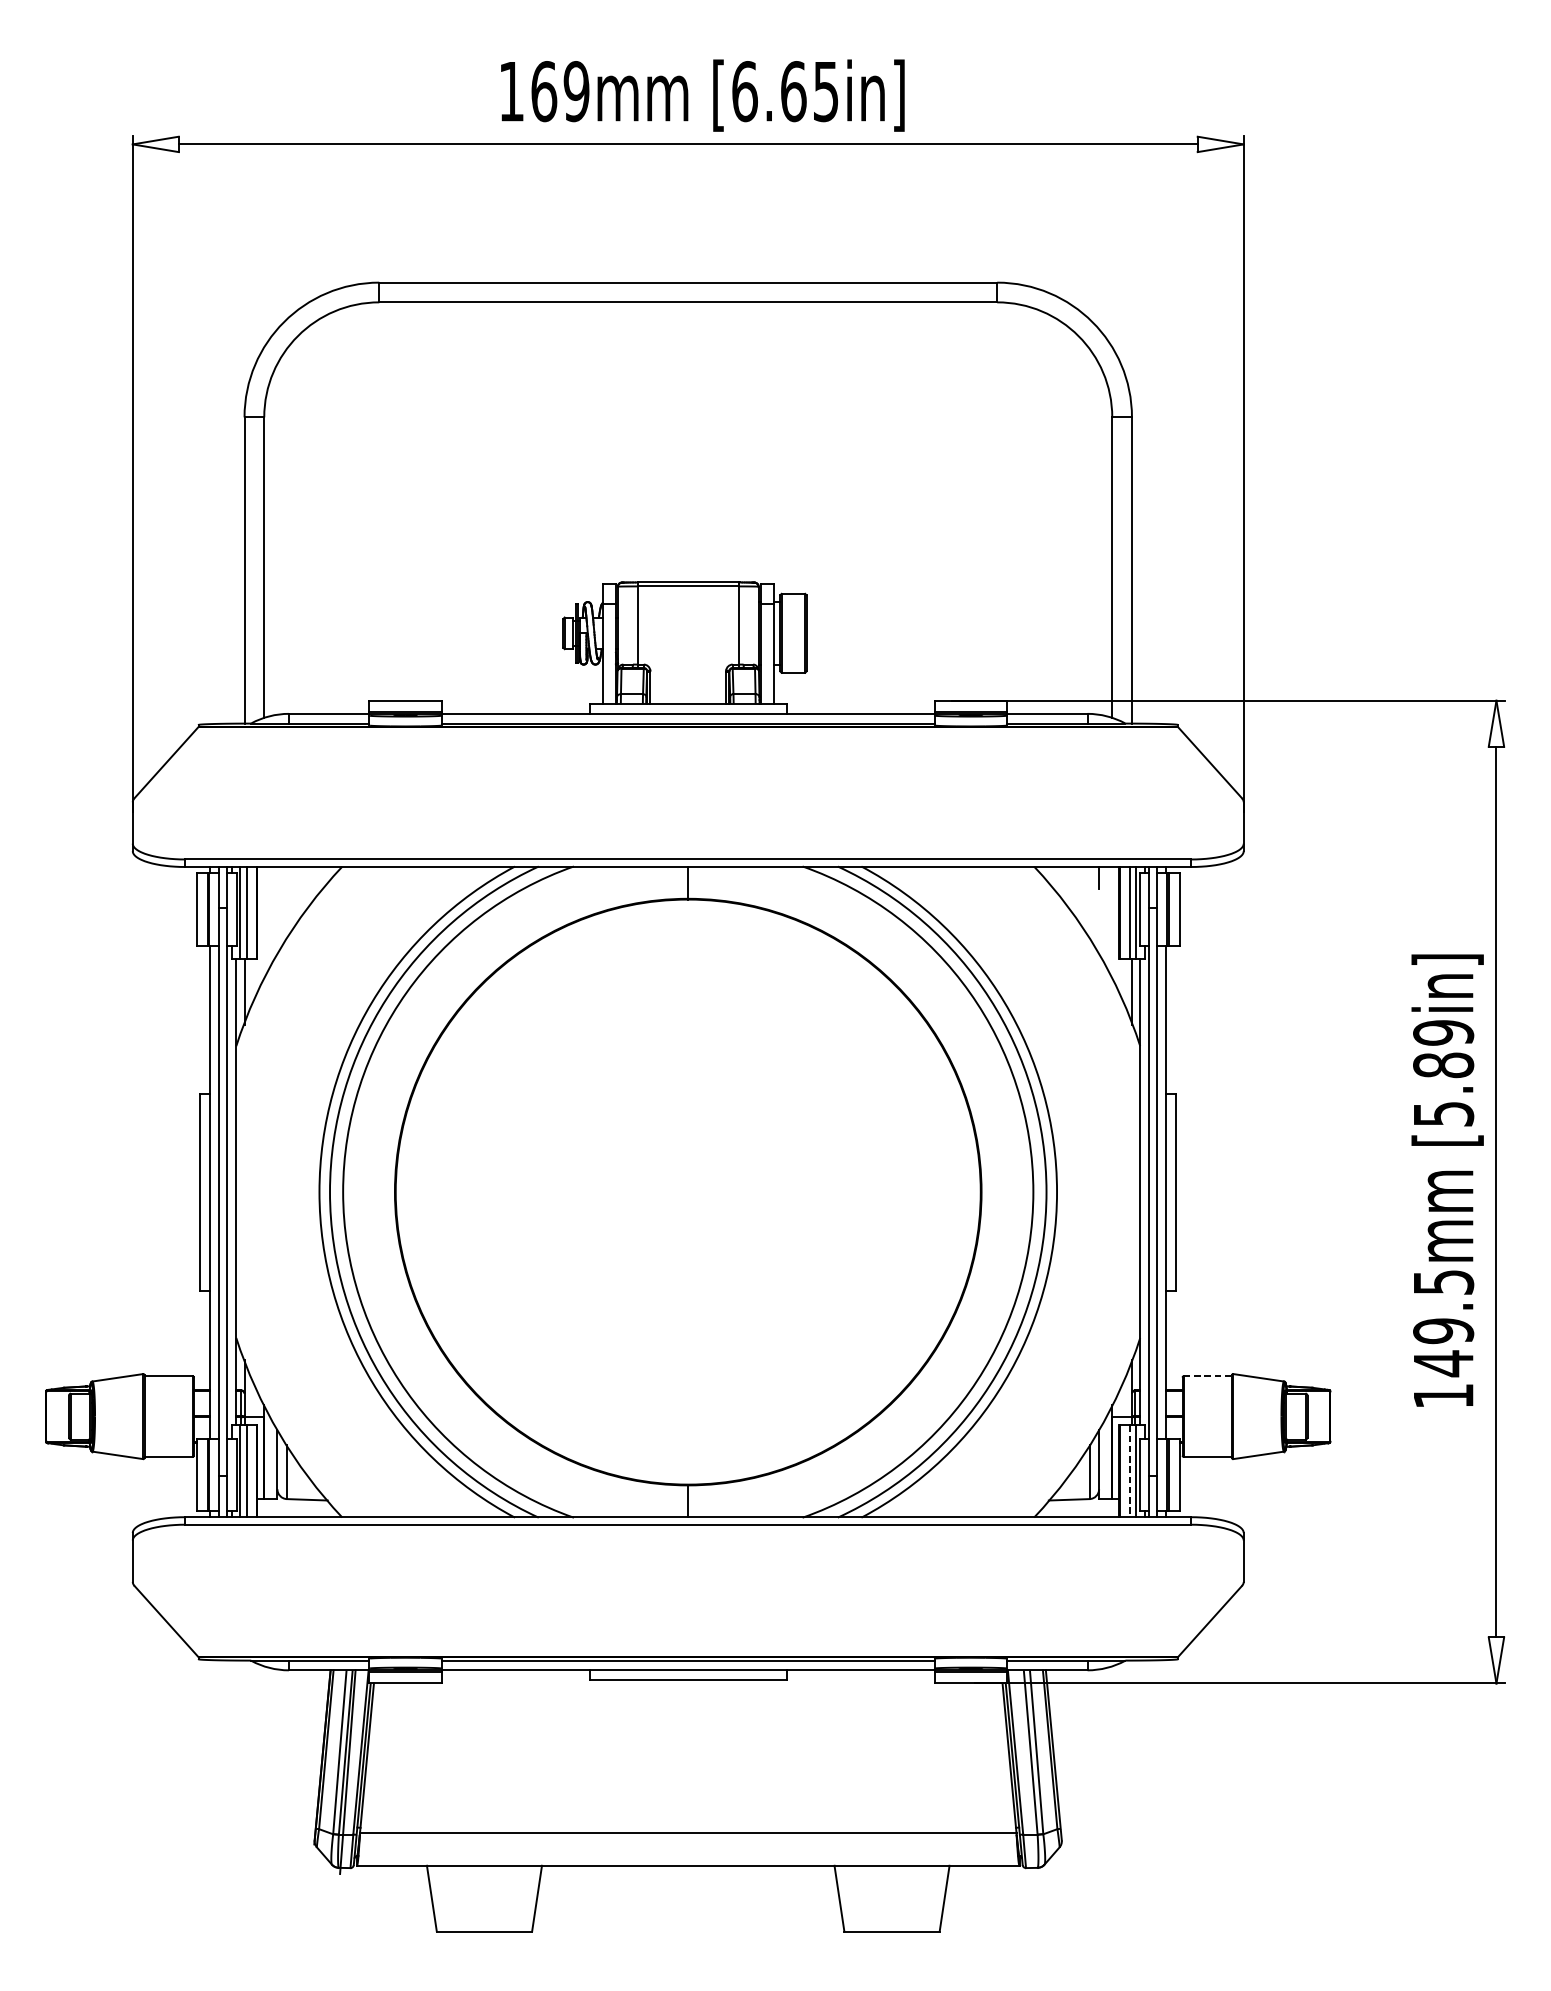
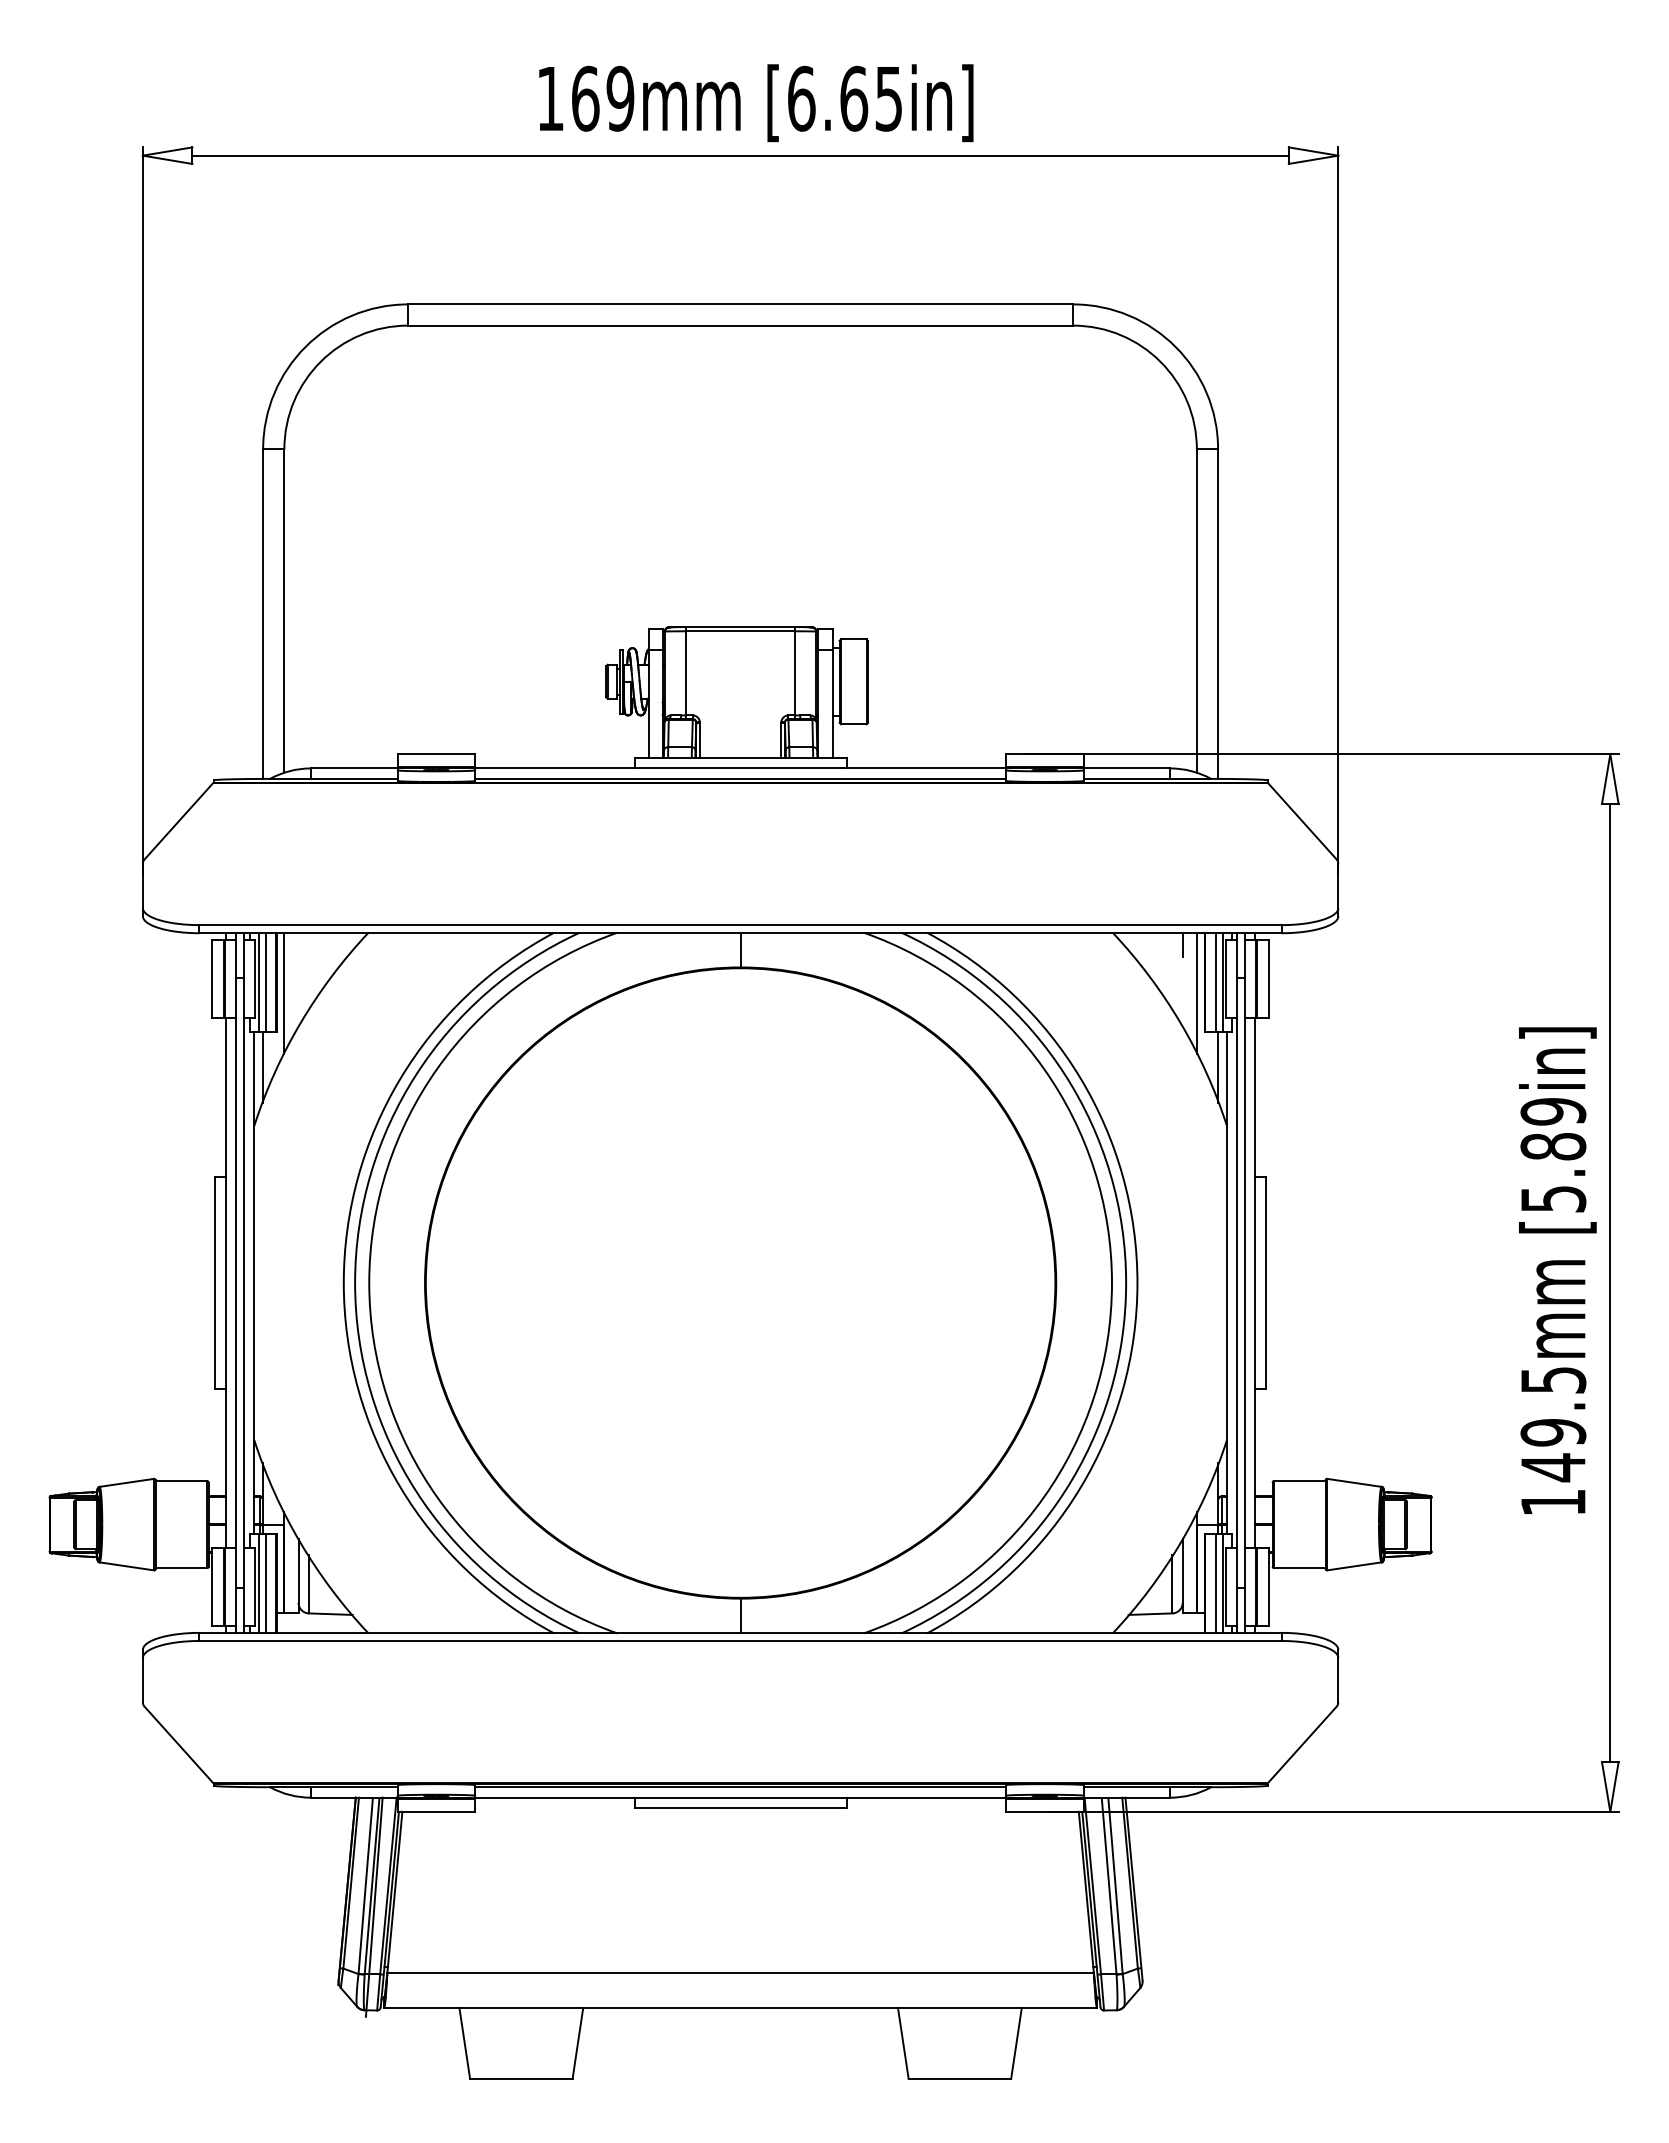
line: (264, 923) -> (284, 993), added
line: (1111, 923) -> (1196, 993), added
line: (1207, 1376) -> (1299, 1481), dashed -> solid
line: (1129, 1472) -> (1215, 1584), dashed -> solid

